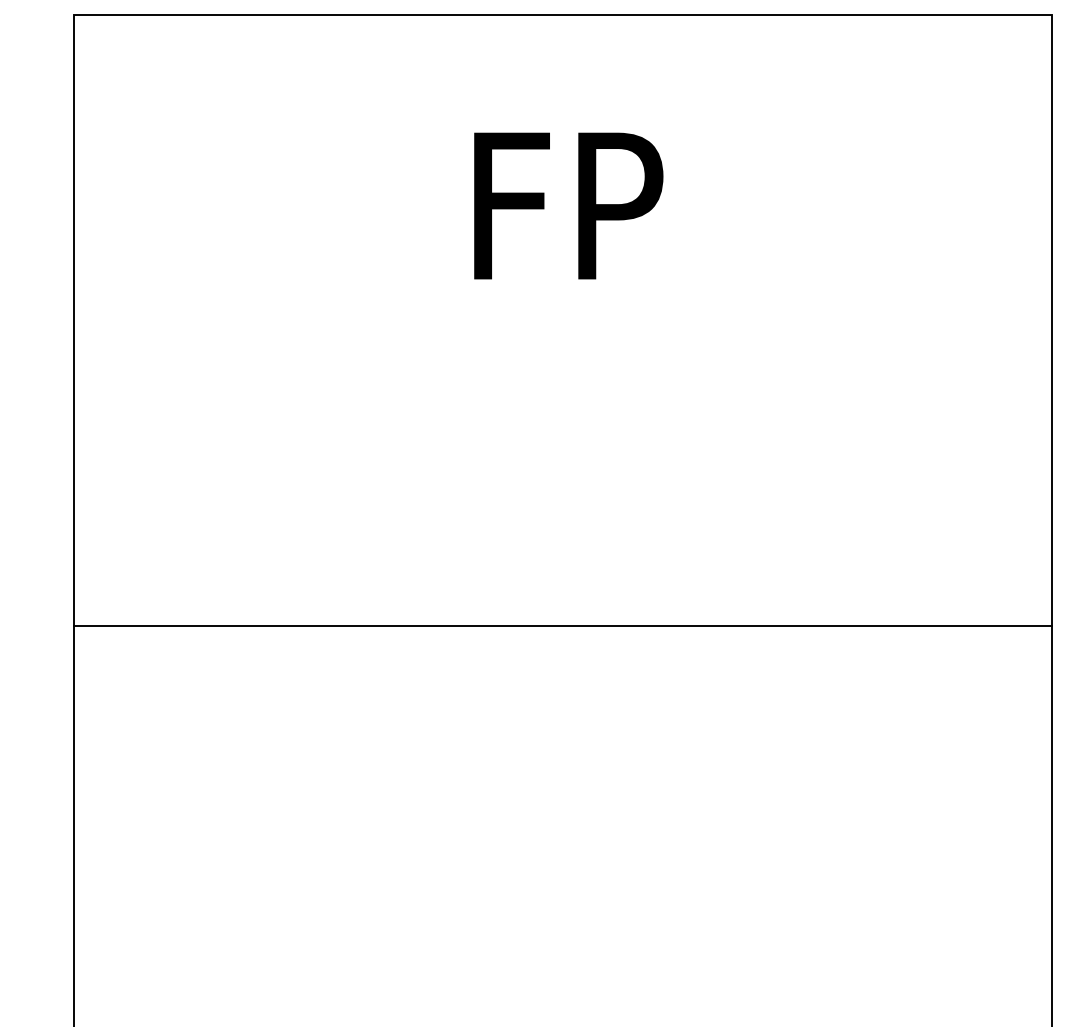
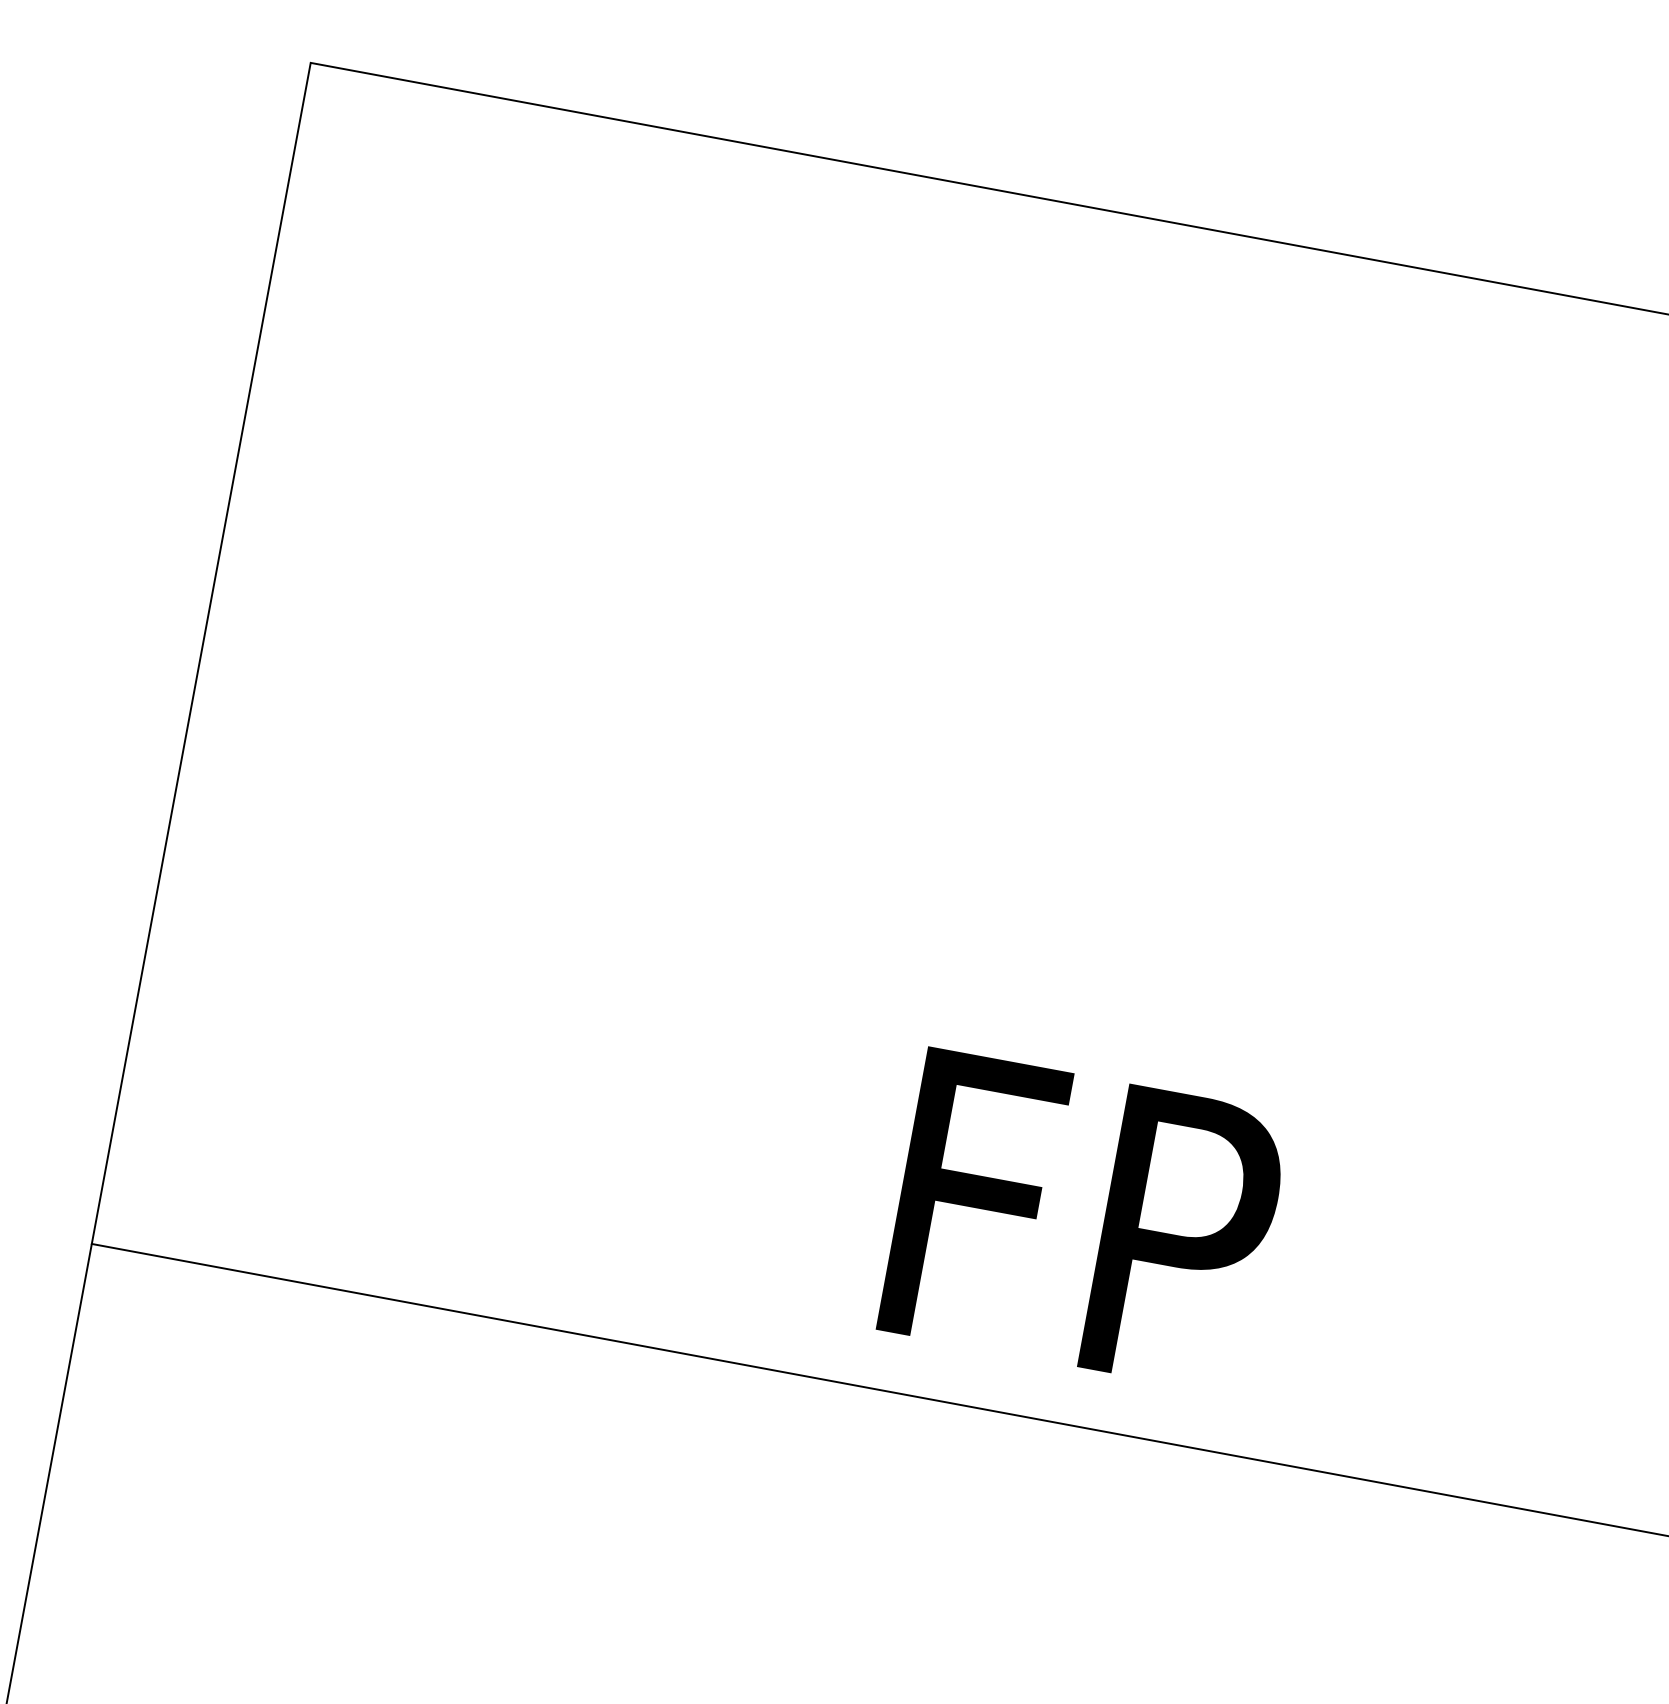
text: (568, 205) -> (1084, 1220), moved

